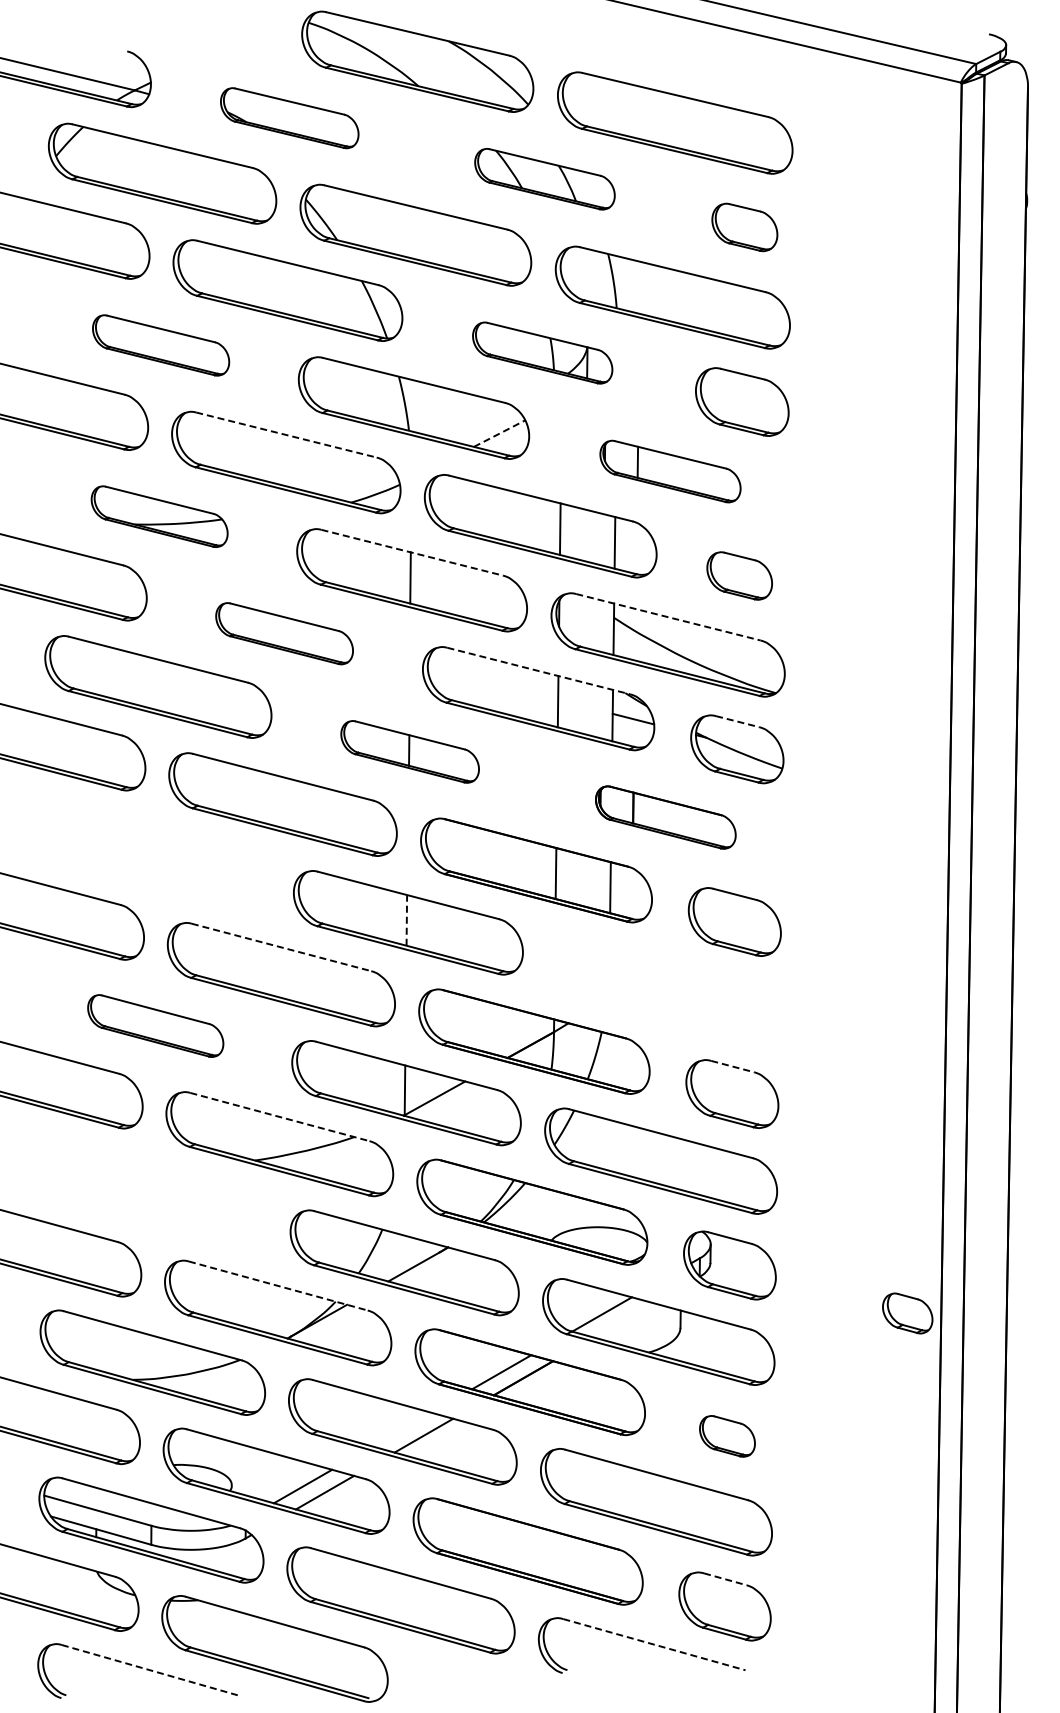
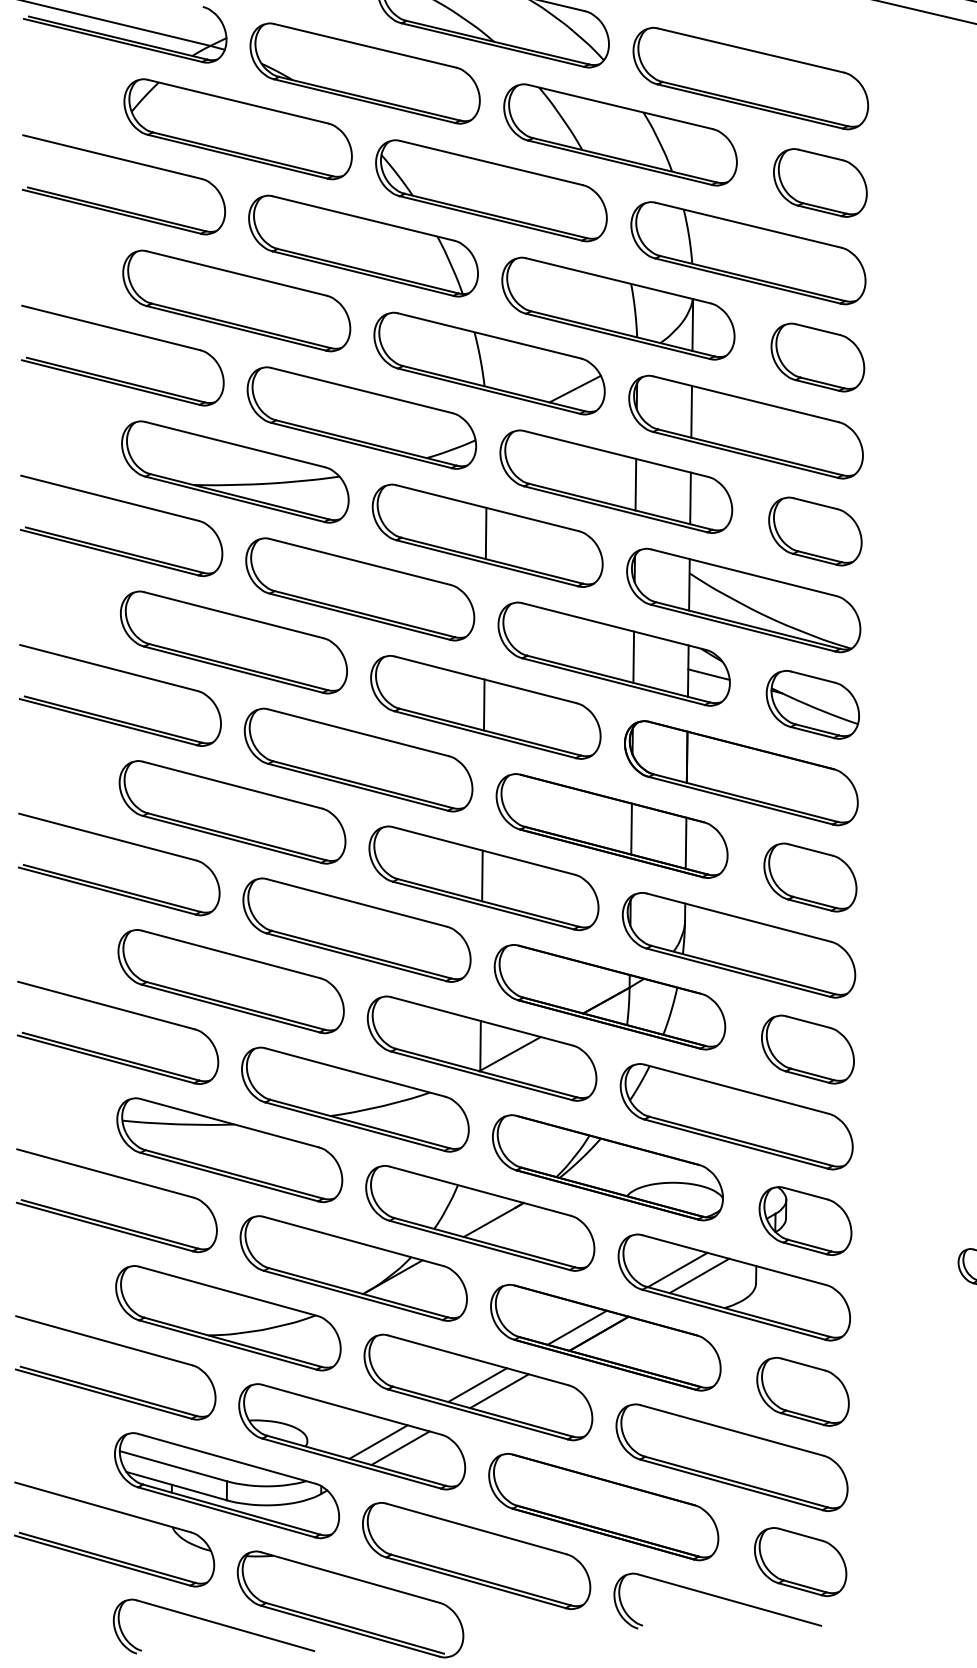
part: (289, 118) -> (365, 74), size x1.67
part: (544, 178) -> (620, 134), size x1.67
part: (744, 227) -> (820, 183), size x1.43
part: (160, 345) -> (236, 301), size x1.67
part: (542, 352) -> (618, 308), size x1.67
line: (499, 433) -> (575, 389), dashed -> solid
line: (286, 435) -> (362, 391), dashed -> solid
part: (670, 471) -> (746, 427), size x1.67
part: (159, 516) -> (235, 472), size x1.67
line: (412, 552) -> (488, 508), dashed -> solid
part: (739, 575) -> (815, 531), size x1.43
line: (668, 617) -> (744, 573), dashed -> solid
part: (284, 633) -> (360, 589), size x1.67
line: (539, 671) -> (615, 627), dashed -> solid
line: (738, 721) -> (814, 677), dashed -> solid
part: (409, 751) -> (485, 707), size x1.67
part: (665, 817) -> (741, 773), size x1.67
part: (156, 856) -> (232, 812), added
line: (406, 919) -> (482, 875), dashed -> solid
line: (281, 947) -> (357, 903), dashed -> solid
part: (663, 989) -> (739, 945), added
part: (155, 1025) -> (231, 981), size x1.67
line: (733, 1066) -> (809, 1022), dashed -> solid
line: (279, 1117) -> (355, 1073), dashed -> solid
part: (153, 1194) -> (229, 1150), added
line: (278, 1285) -> (354, 1241), dashed -> solid
line: (623, 1320) -> (699, 1276), added
line: (401, 1429) -> (477, 1385), added
part: (727, 1436) -> (803, 1392), size x1.67
line: (725, 1579) -> (801, 1535), dashed -> solid
line: (654, 1644) -> (730, 1600), dashed -> solid
line: (150, 1670) -> (226, 1626), dashed -> solid

